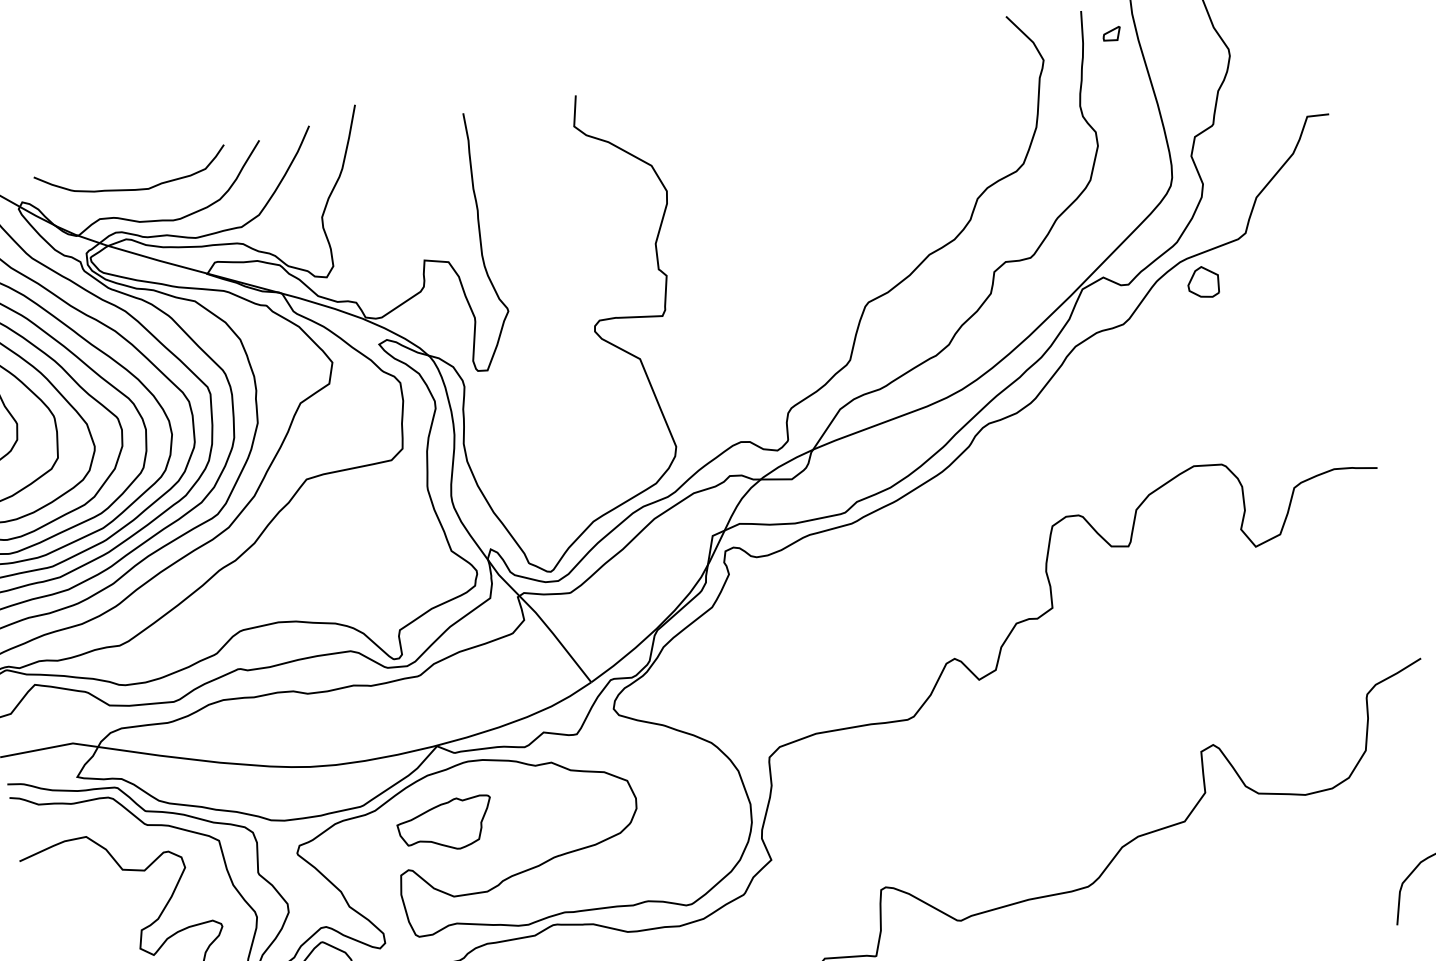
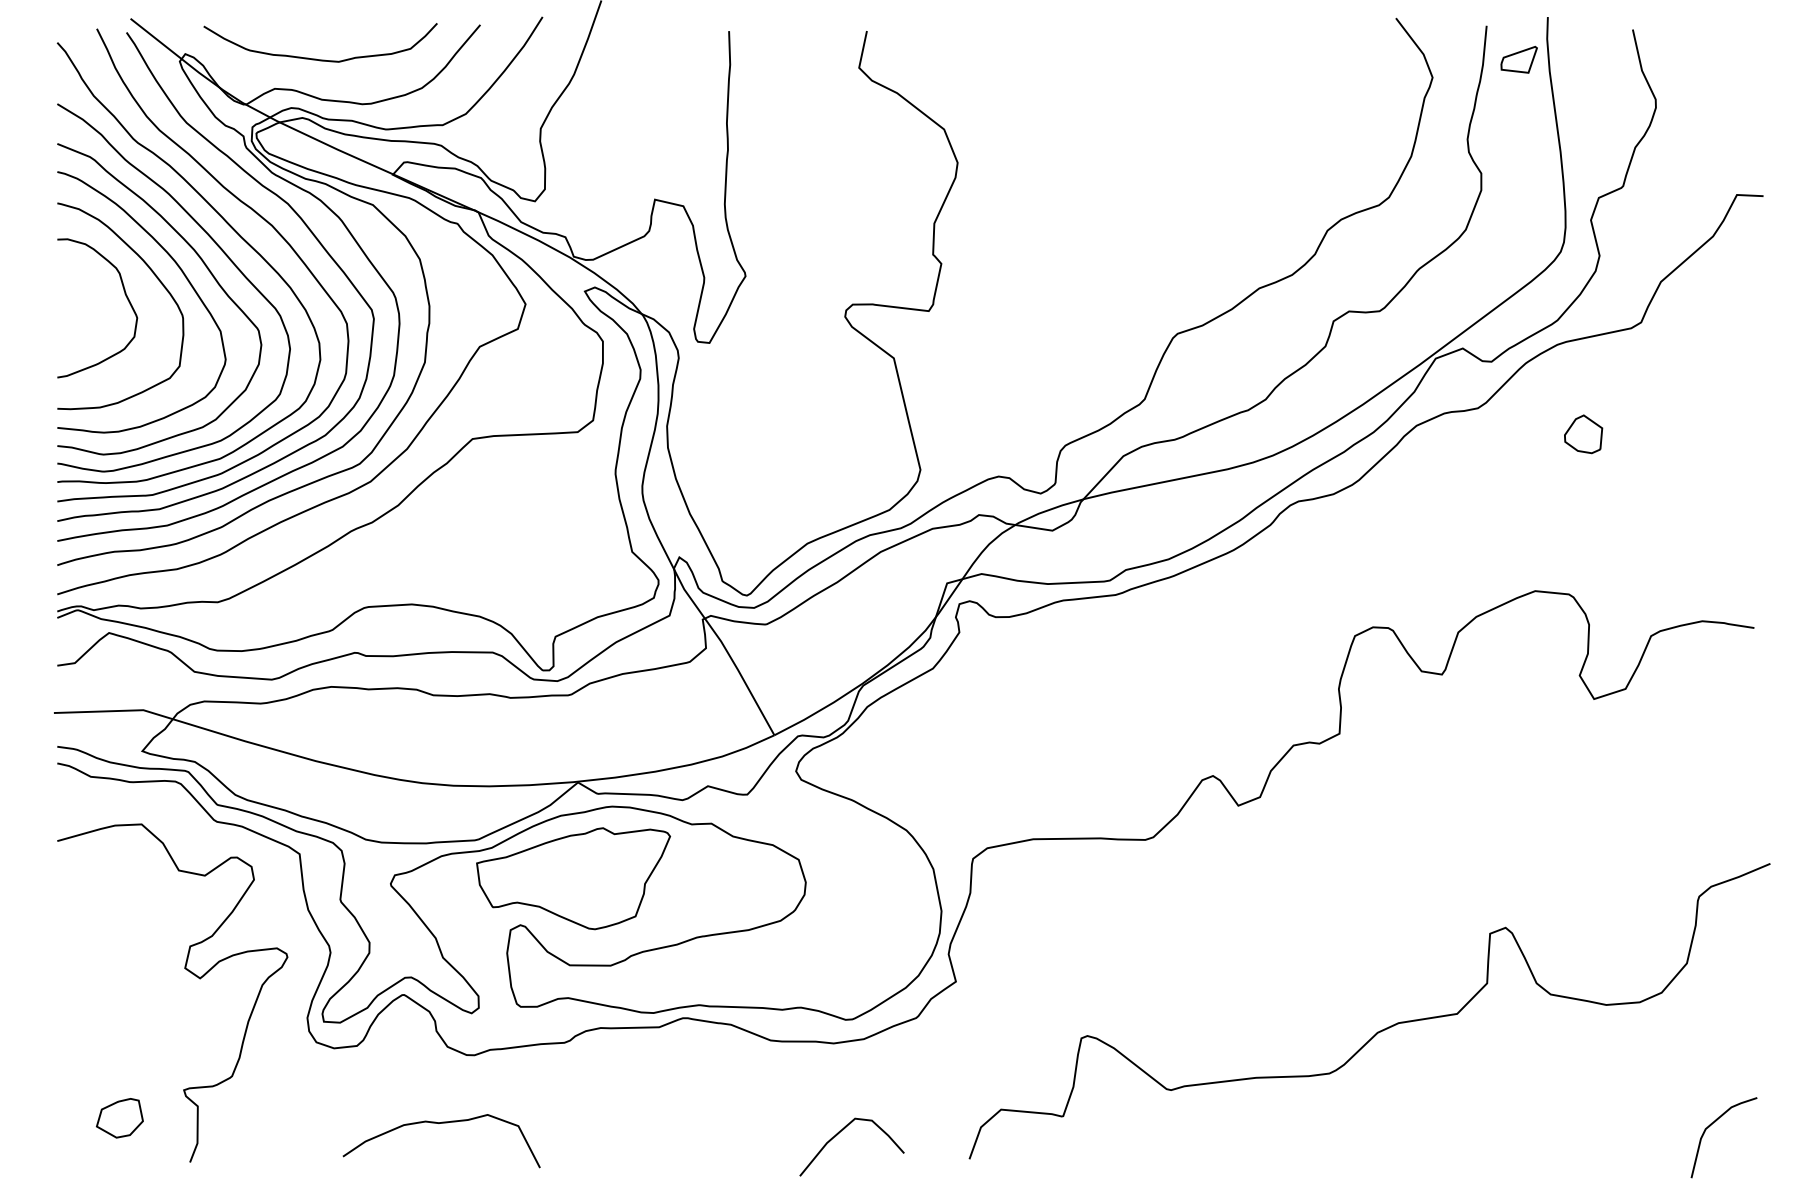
part: (1111, 34) -> (1518, 59), size x1.67
part: (1203, 282) -> (1583, 434), moved
part: (445, 825) -> (573, 878), size x1.67

